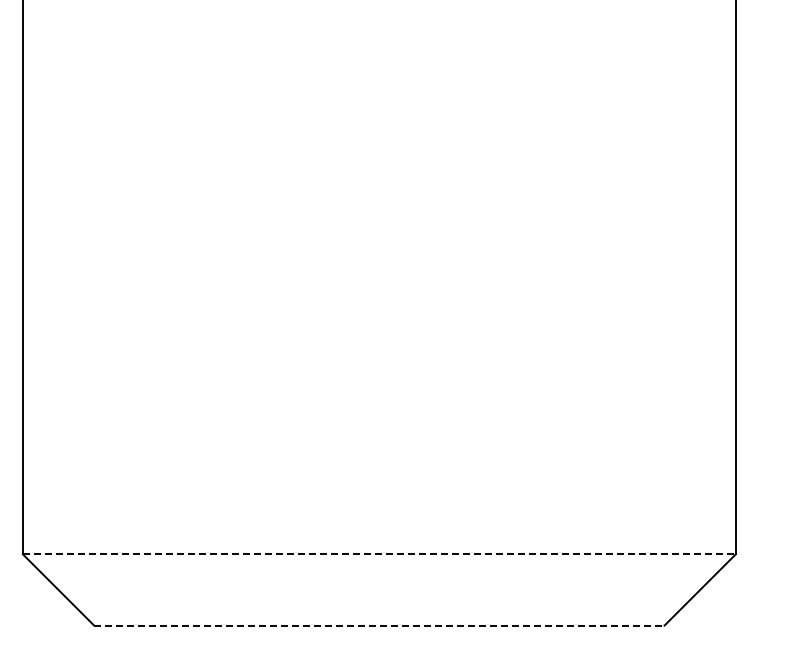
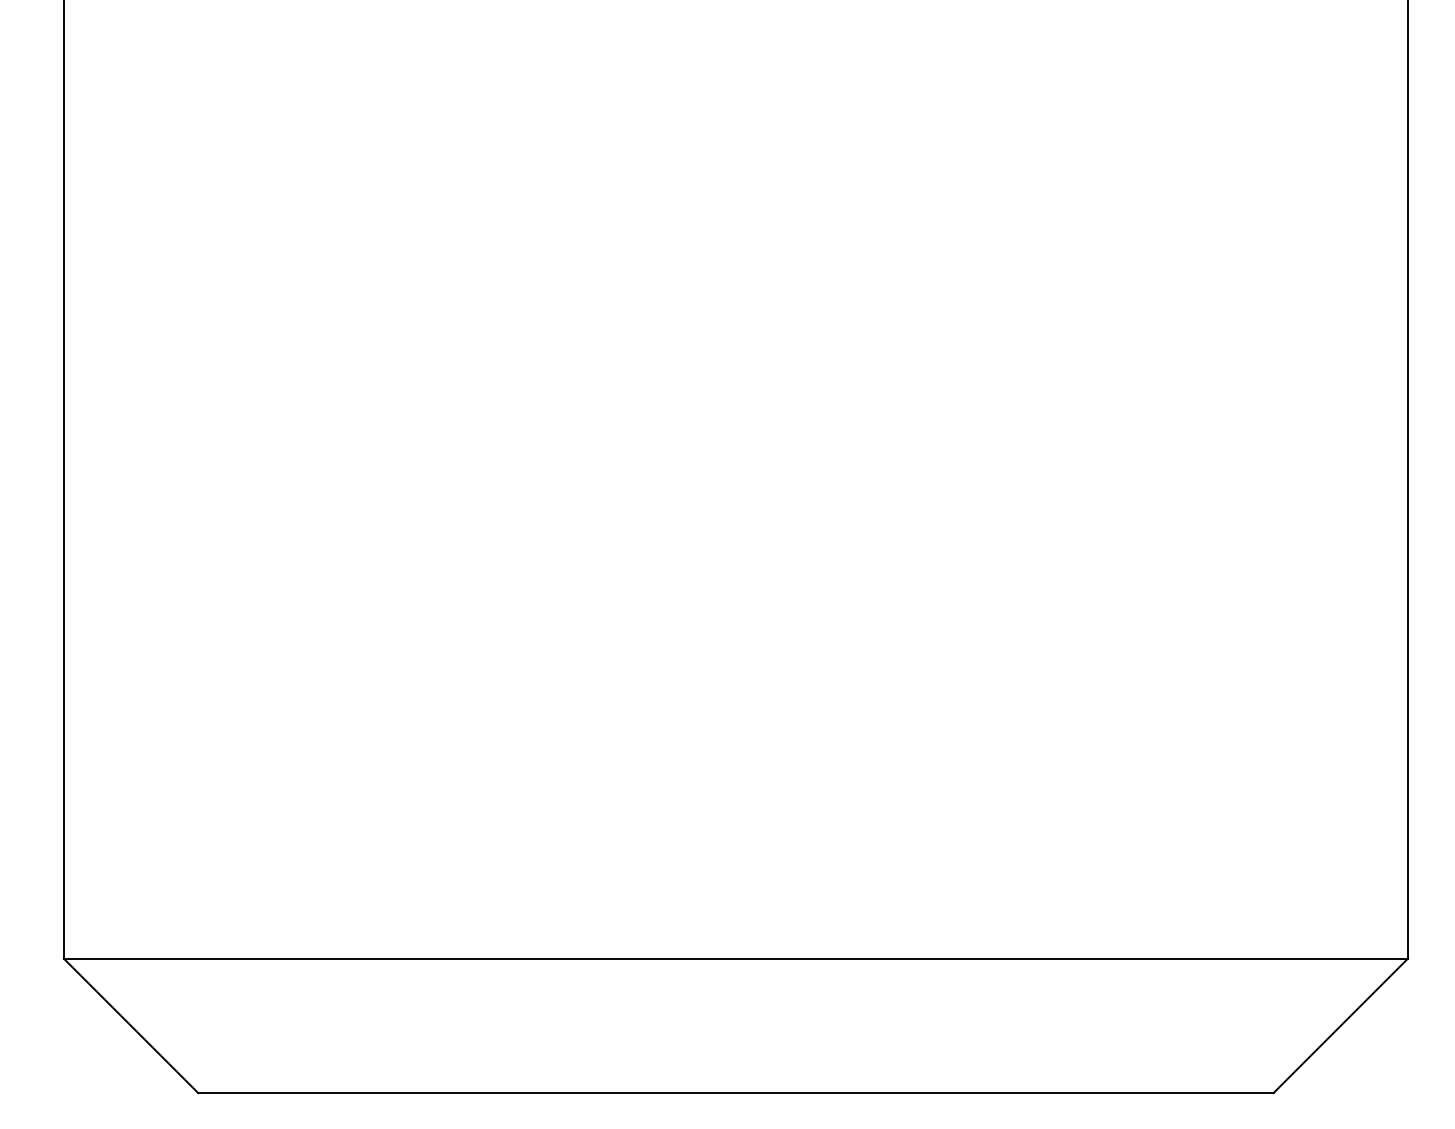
line: (379, 554) -> (736, 959), dashed -> solid
line: (379, 625) -> (736, 1092), dashed -> solid

